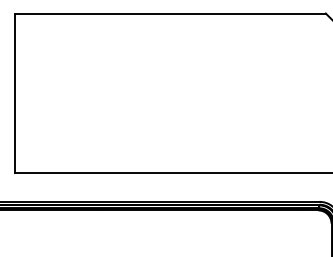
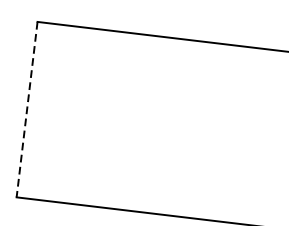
line: (14, 93) -> (26, 109), solid -> dashed

